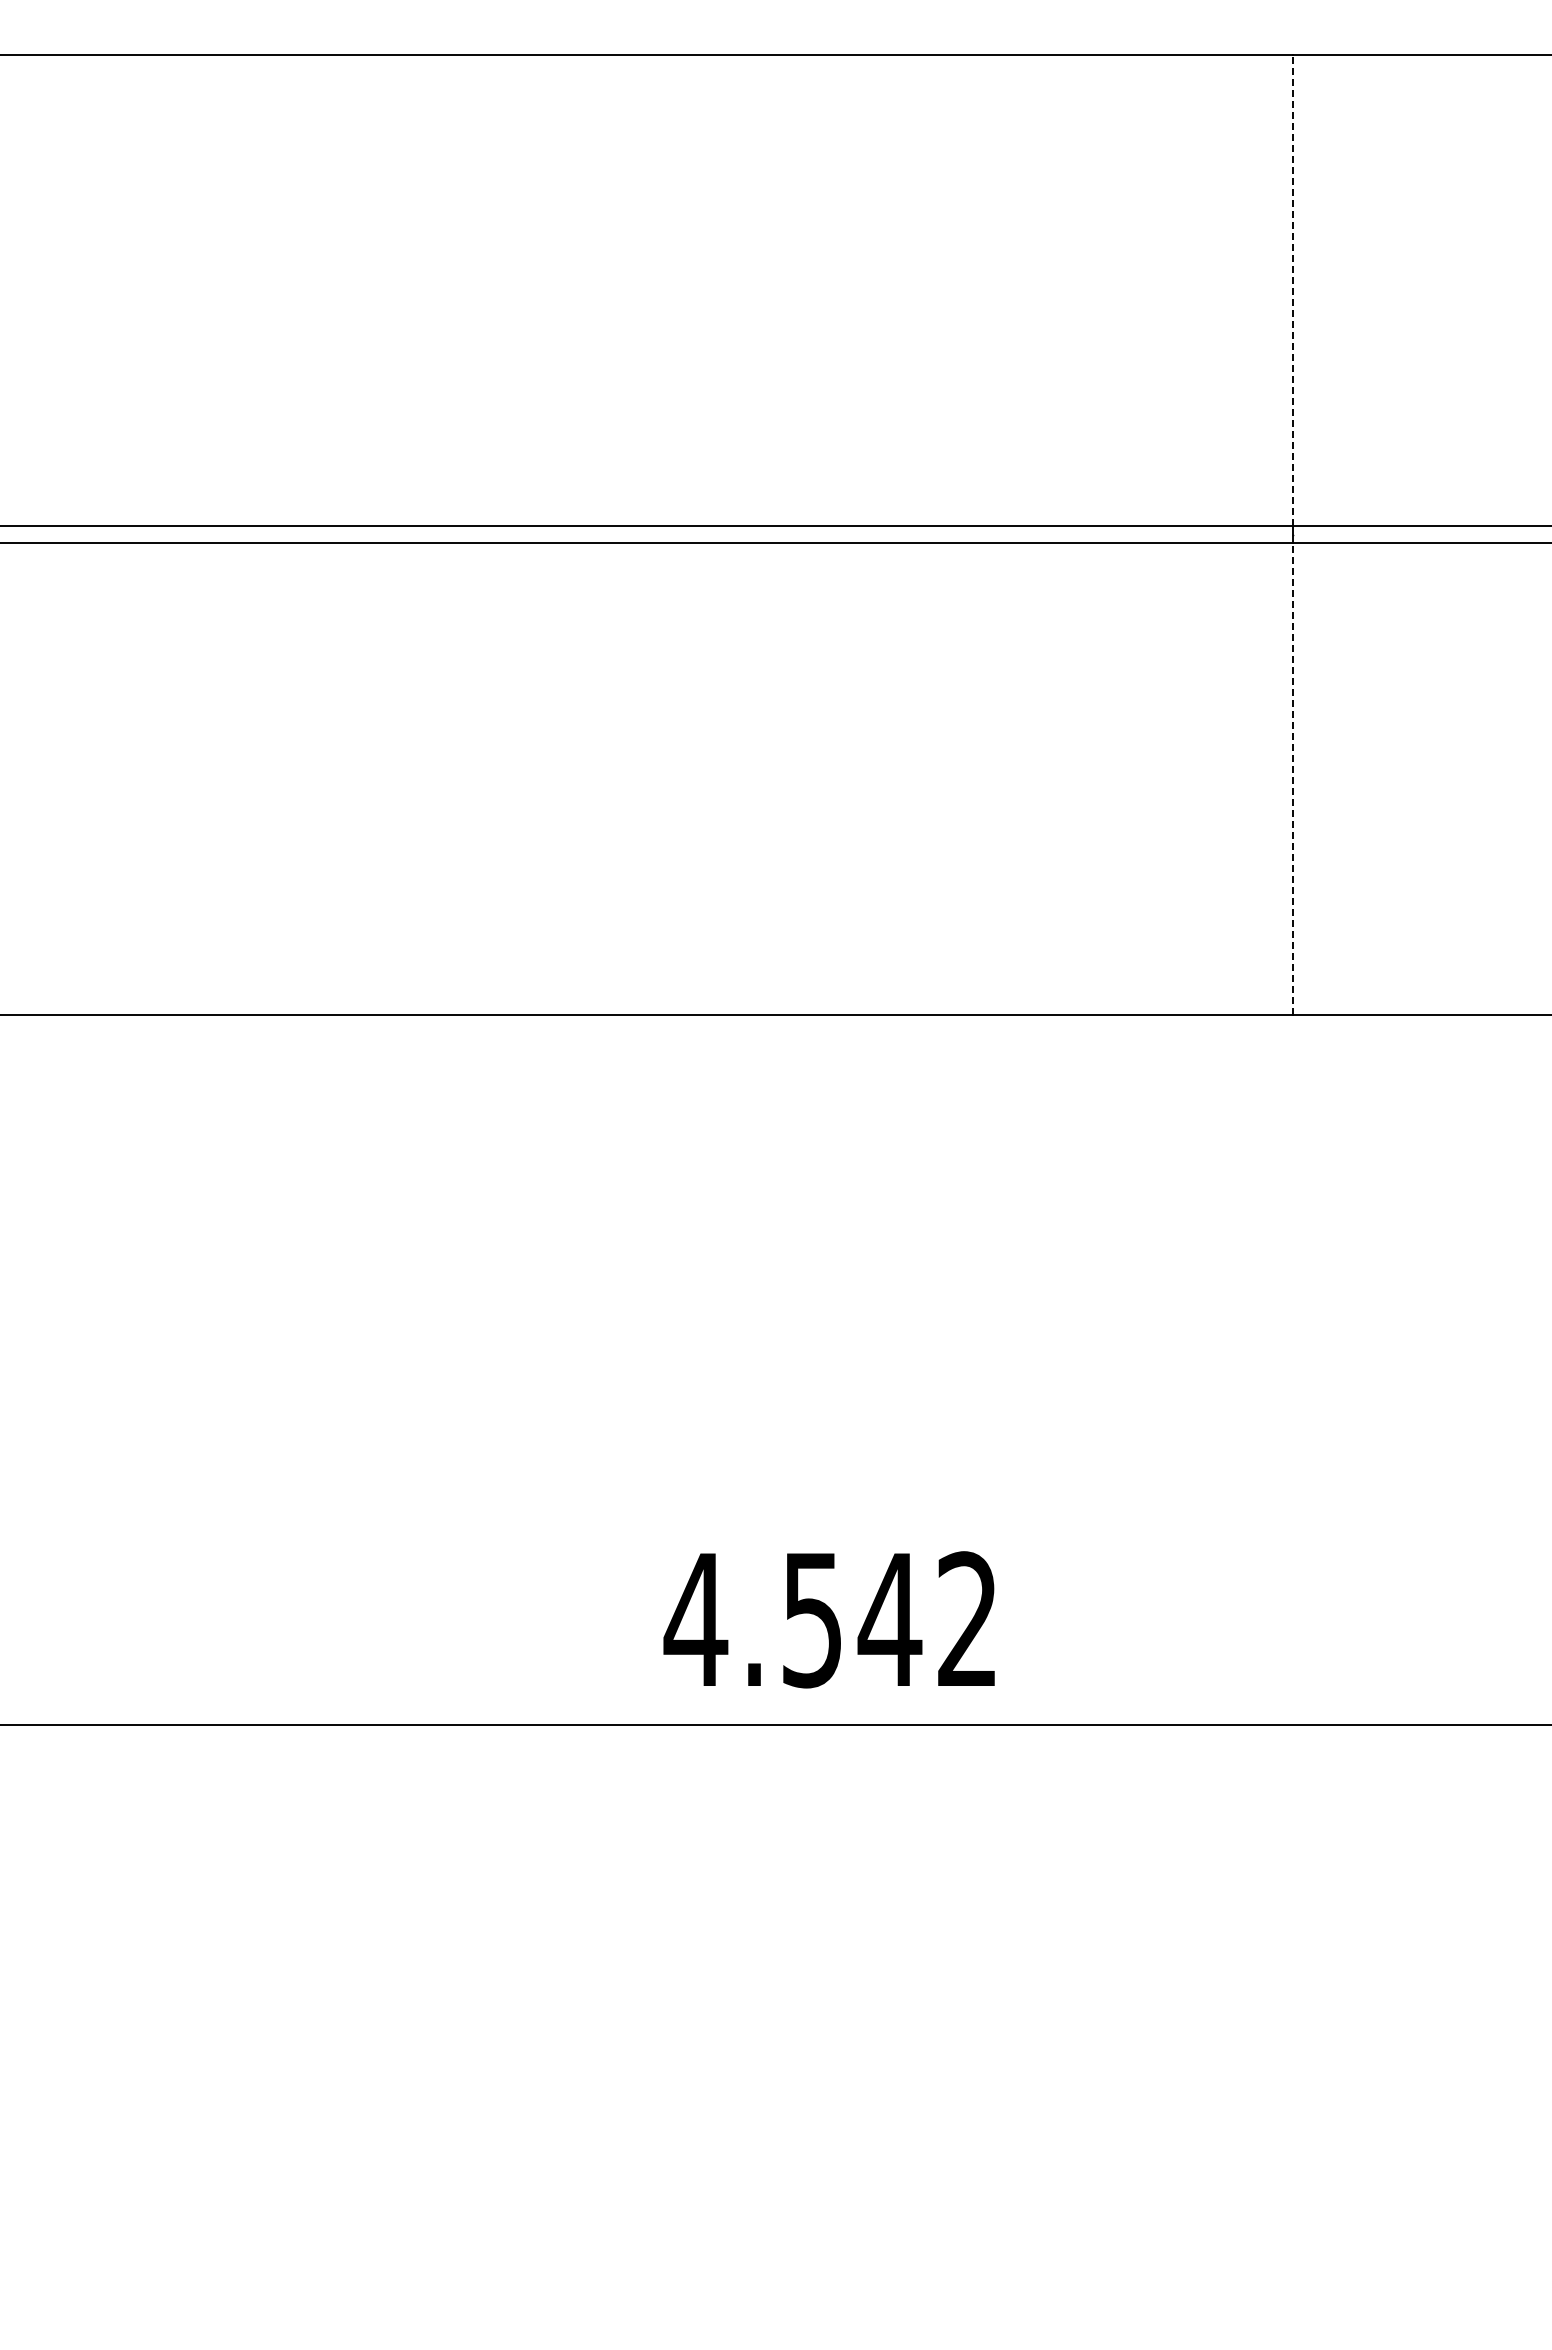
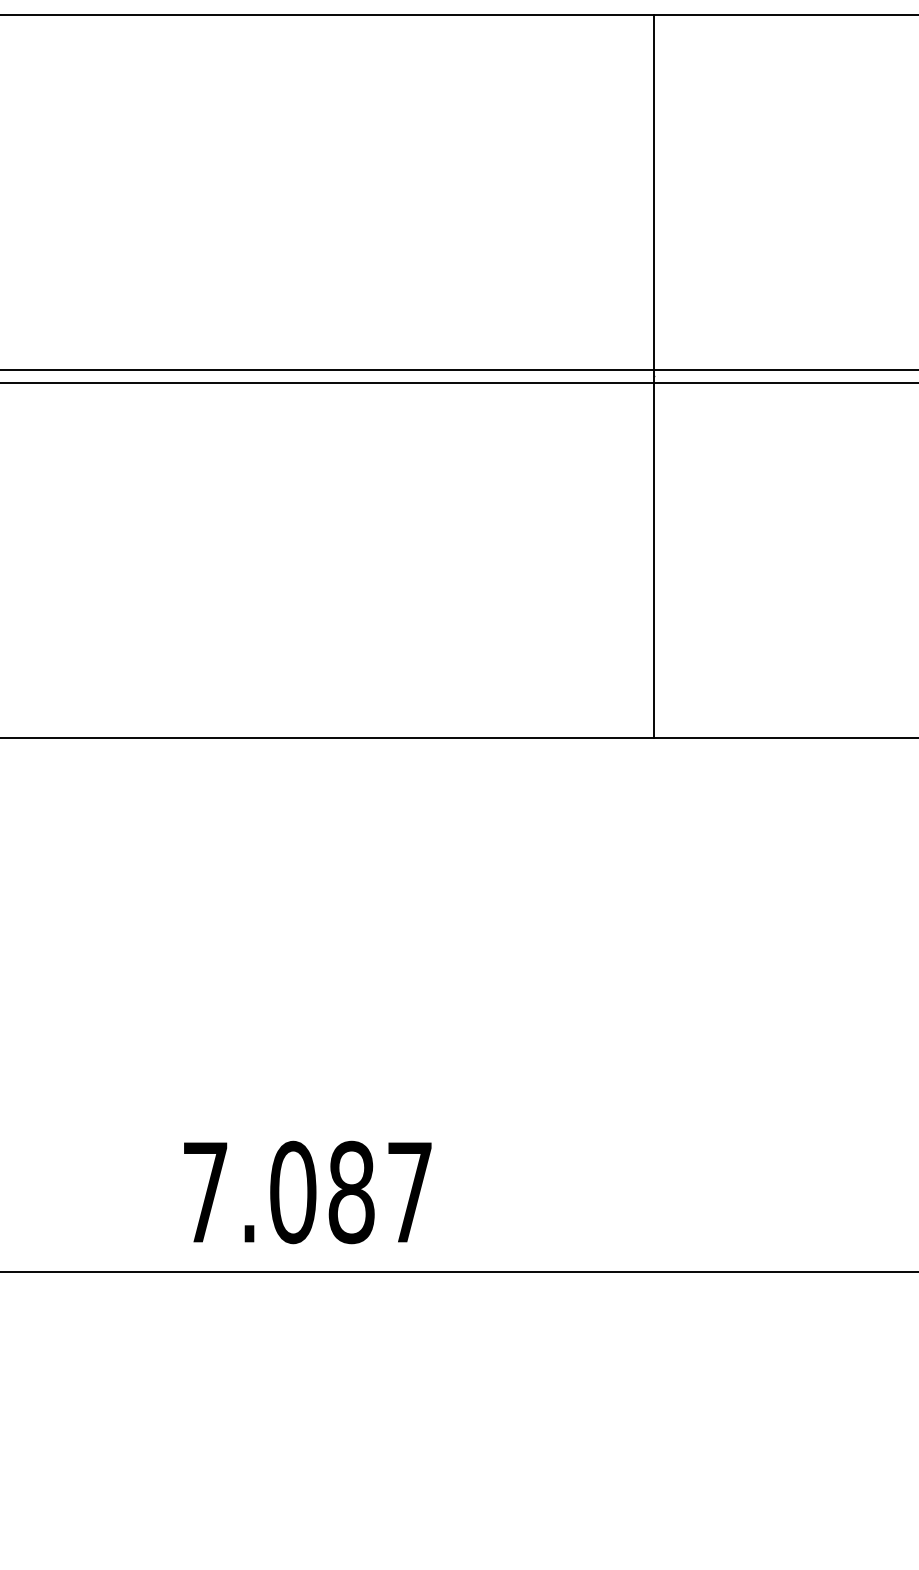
line: (1292, 290) -> (654, 192), dashed -> solid
line: (1292, 779) -> (654, 560), dashed -> solid
text: (829, 1619) -> (305, 1192), 4.542 -> 7.087

